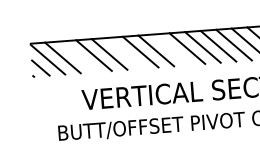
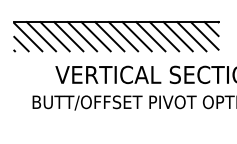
line: (171, 49) -> (136, 36), added
line: (124, 53) -> (95, 36), added
line: (77, 56) -> (54, 36), added

